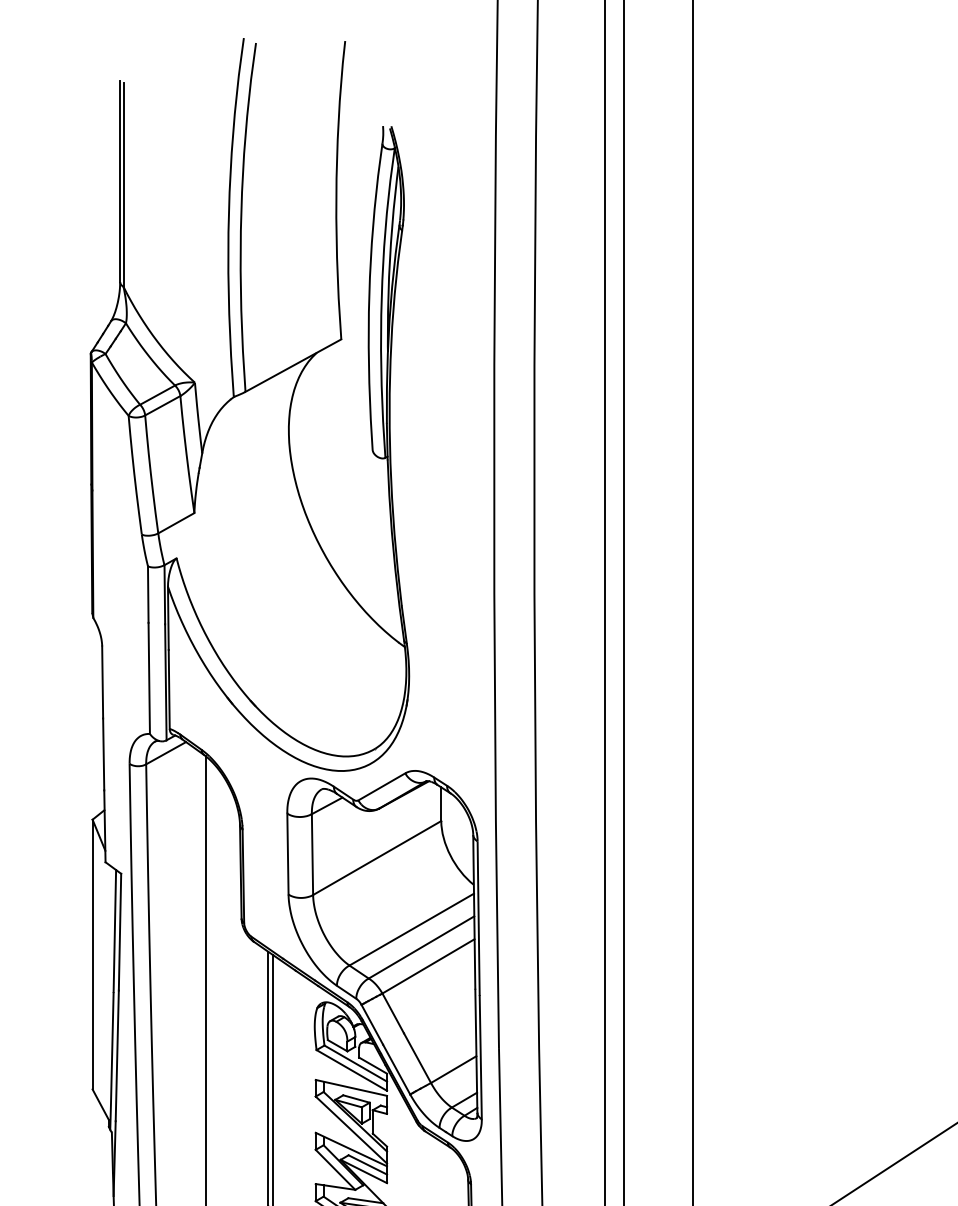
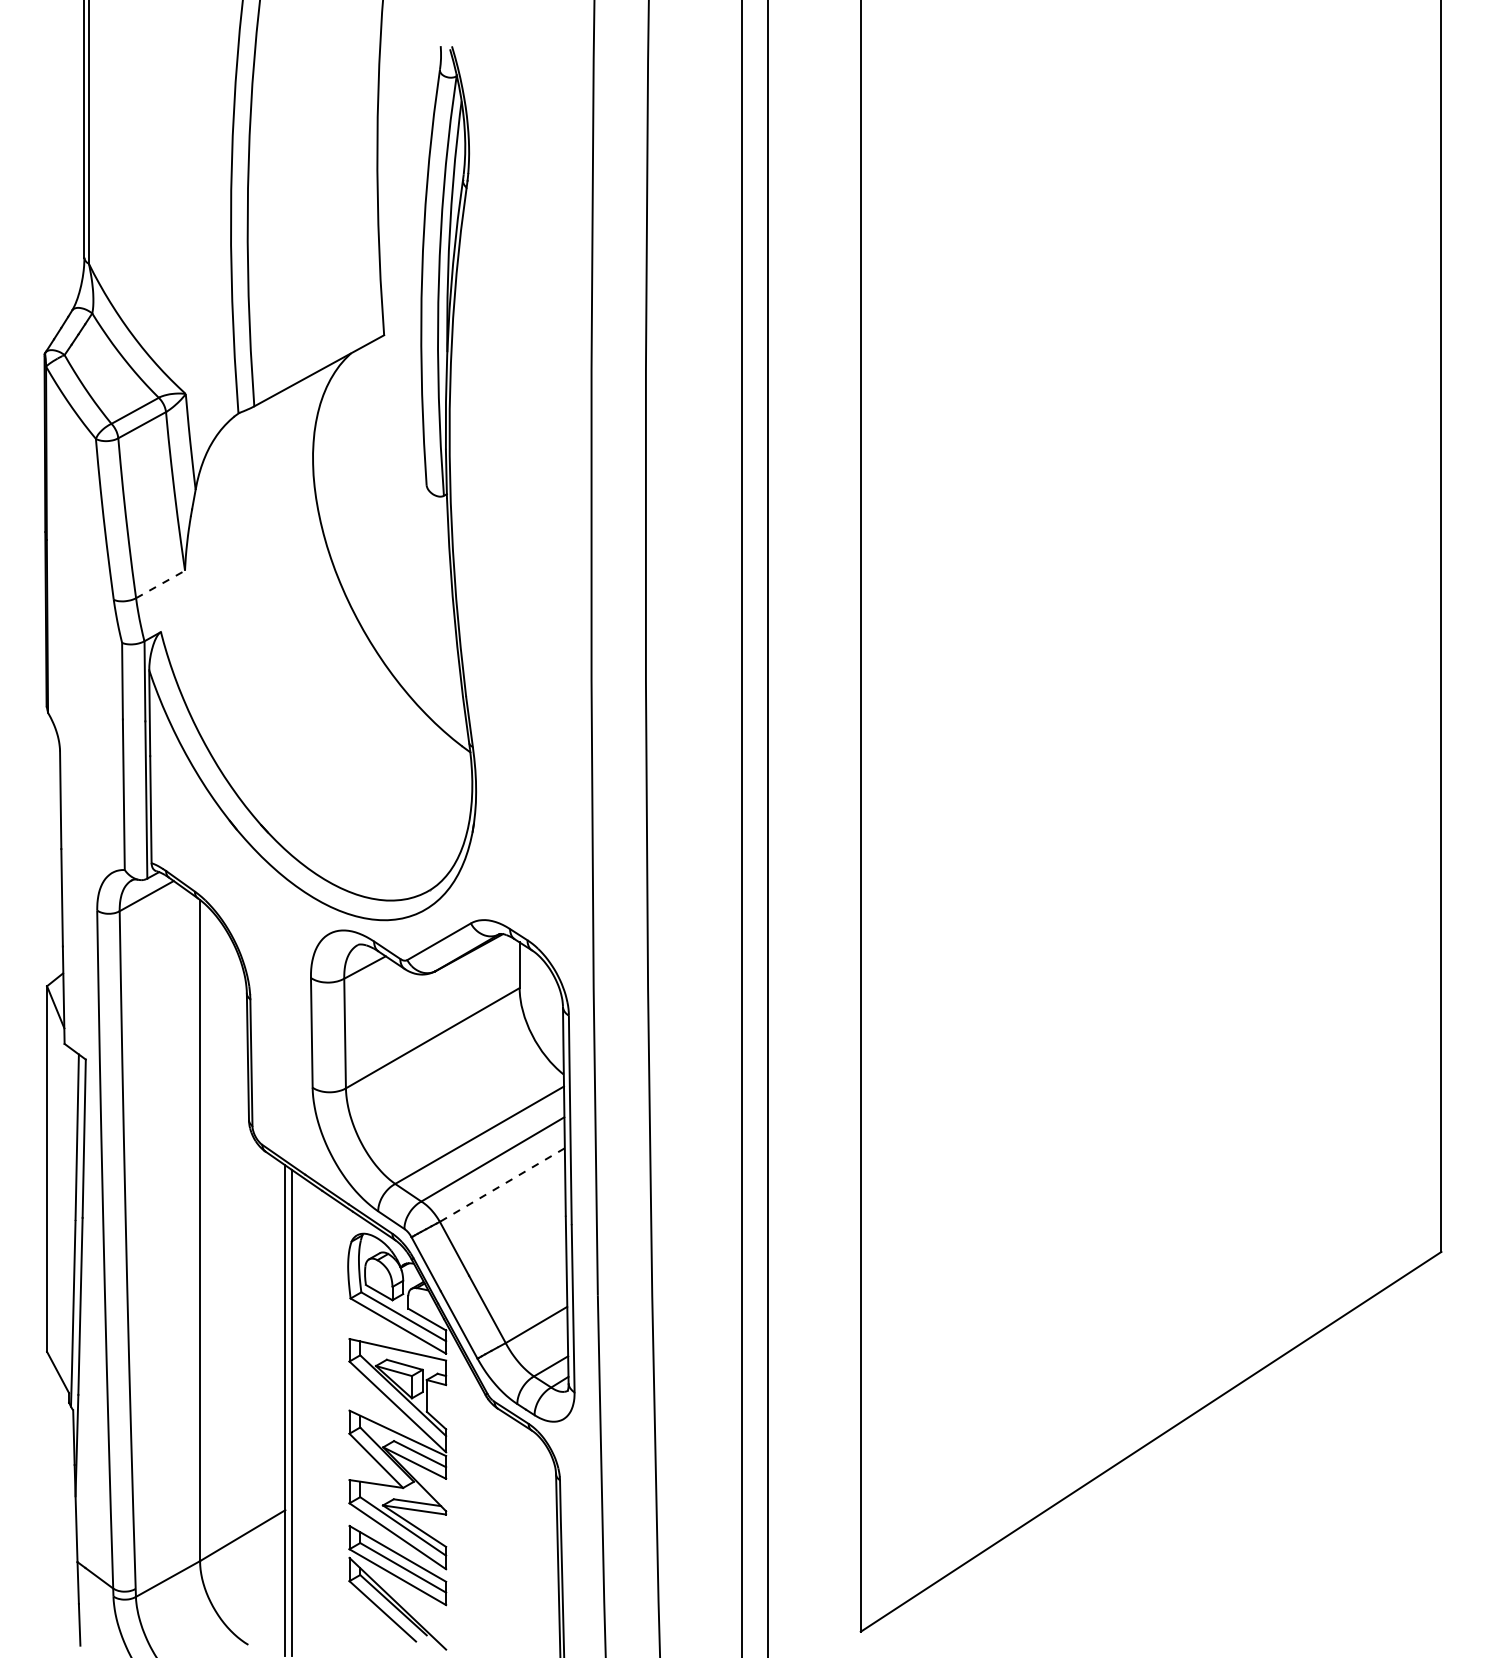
line: (177, 523) -> (161, 584), solid -> dashed
line: (427, 966) -> (501, 1185), solid -> dashed

